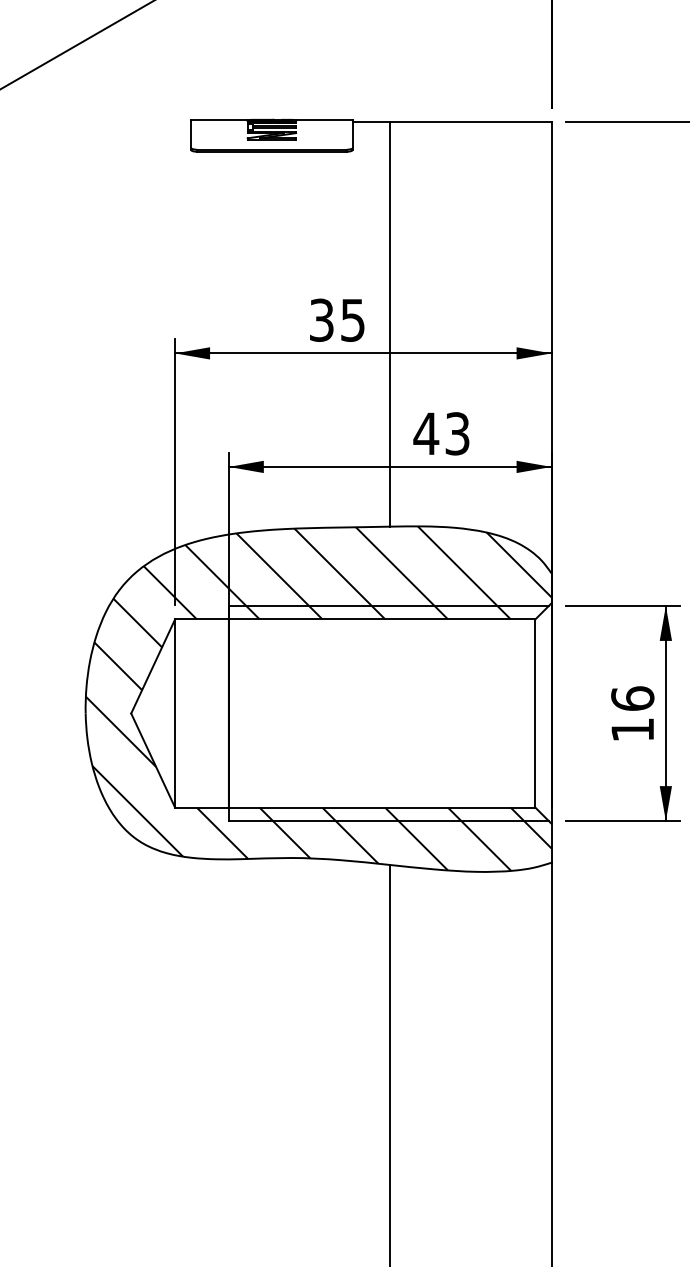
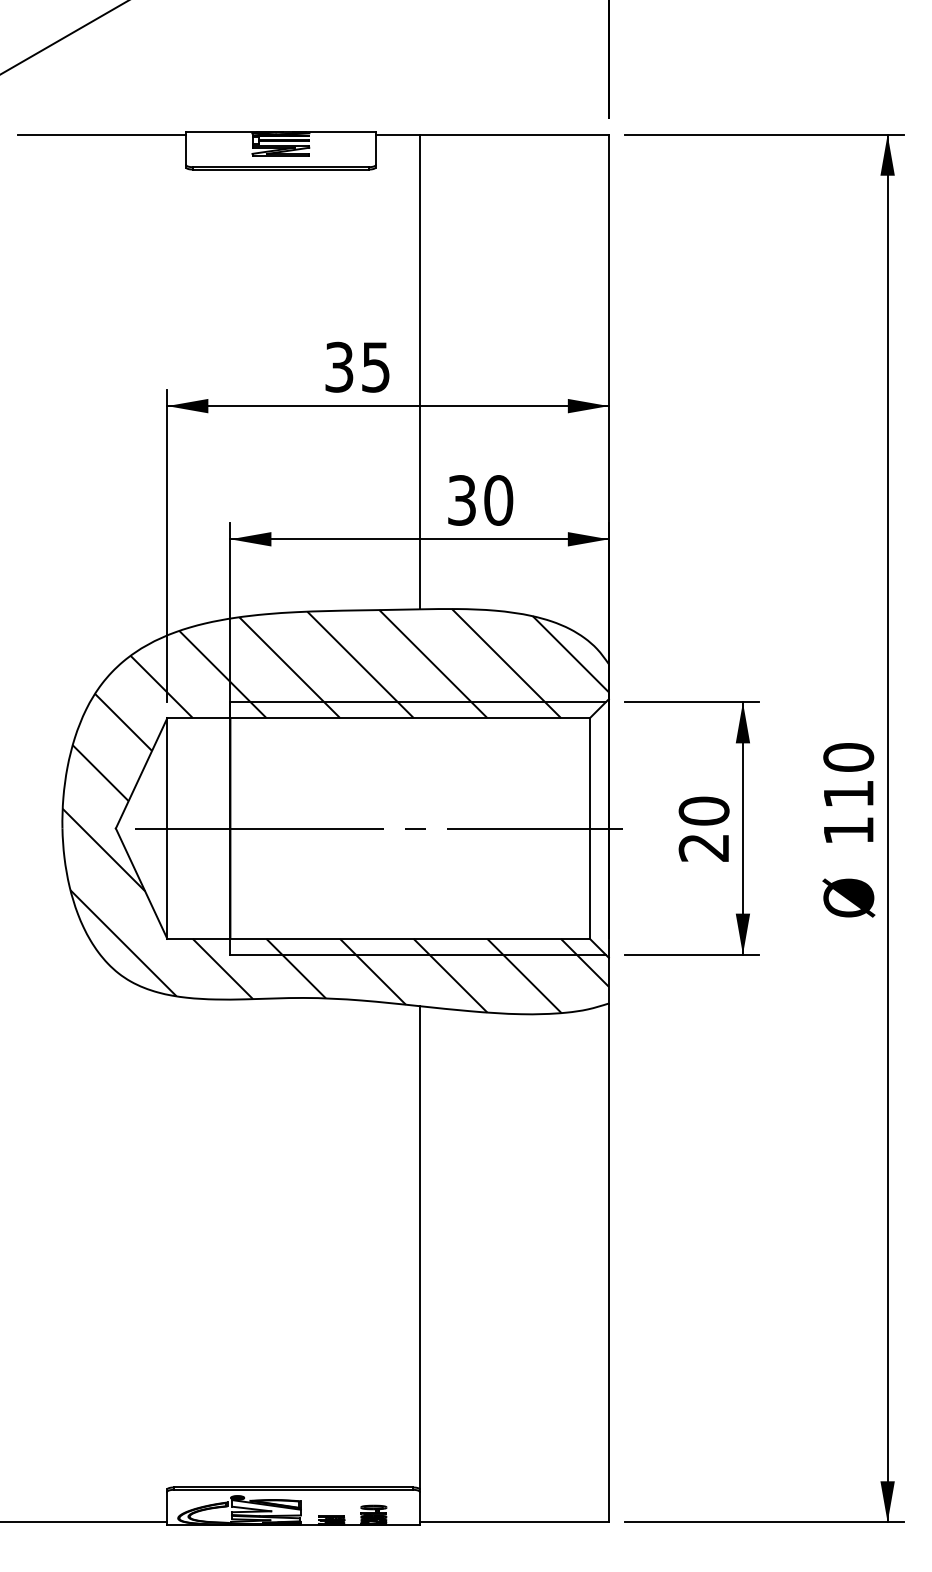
line: (119, 121) -> (102, 134), added
text: (441, 433) -> (479, 500), 43 -> 30
line: (355, 713) -> (378, 828), added
text: (632, 713) -> (703, 828), 16 -> 20

